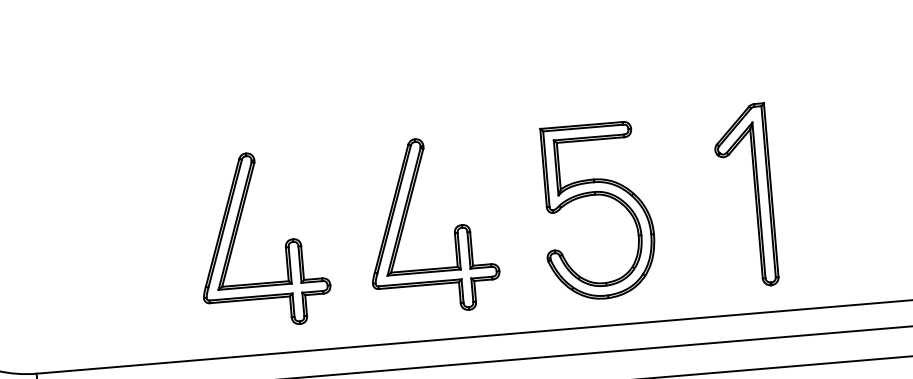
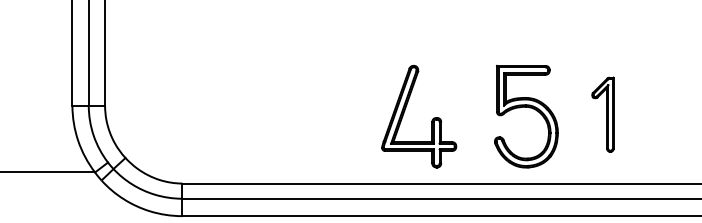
part: (744, 195) -> (602, 114), size x0.7
part: (601, 197) -> (529, 108), moved
part: (284, 244) -> (332, 120), removed

